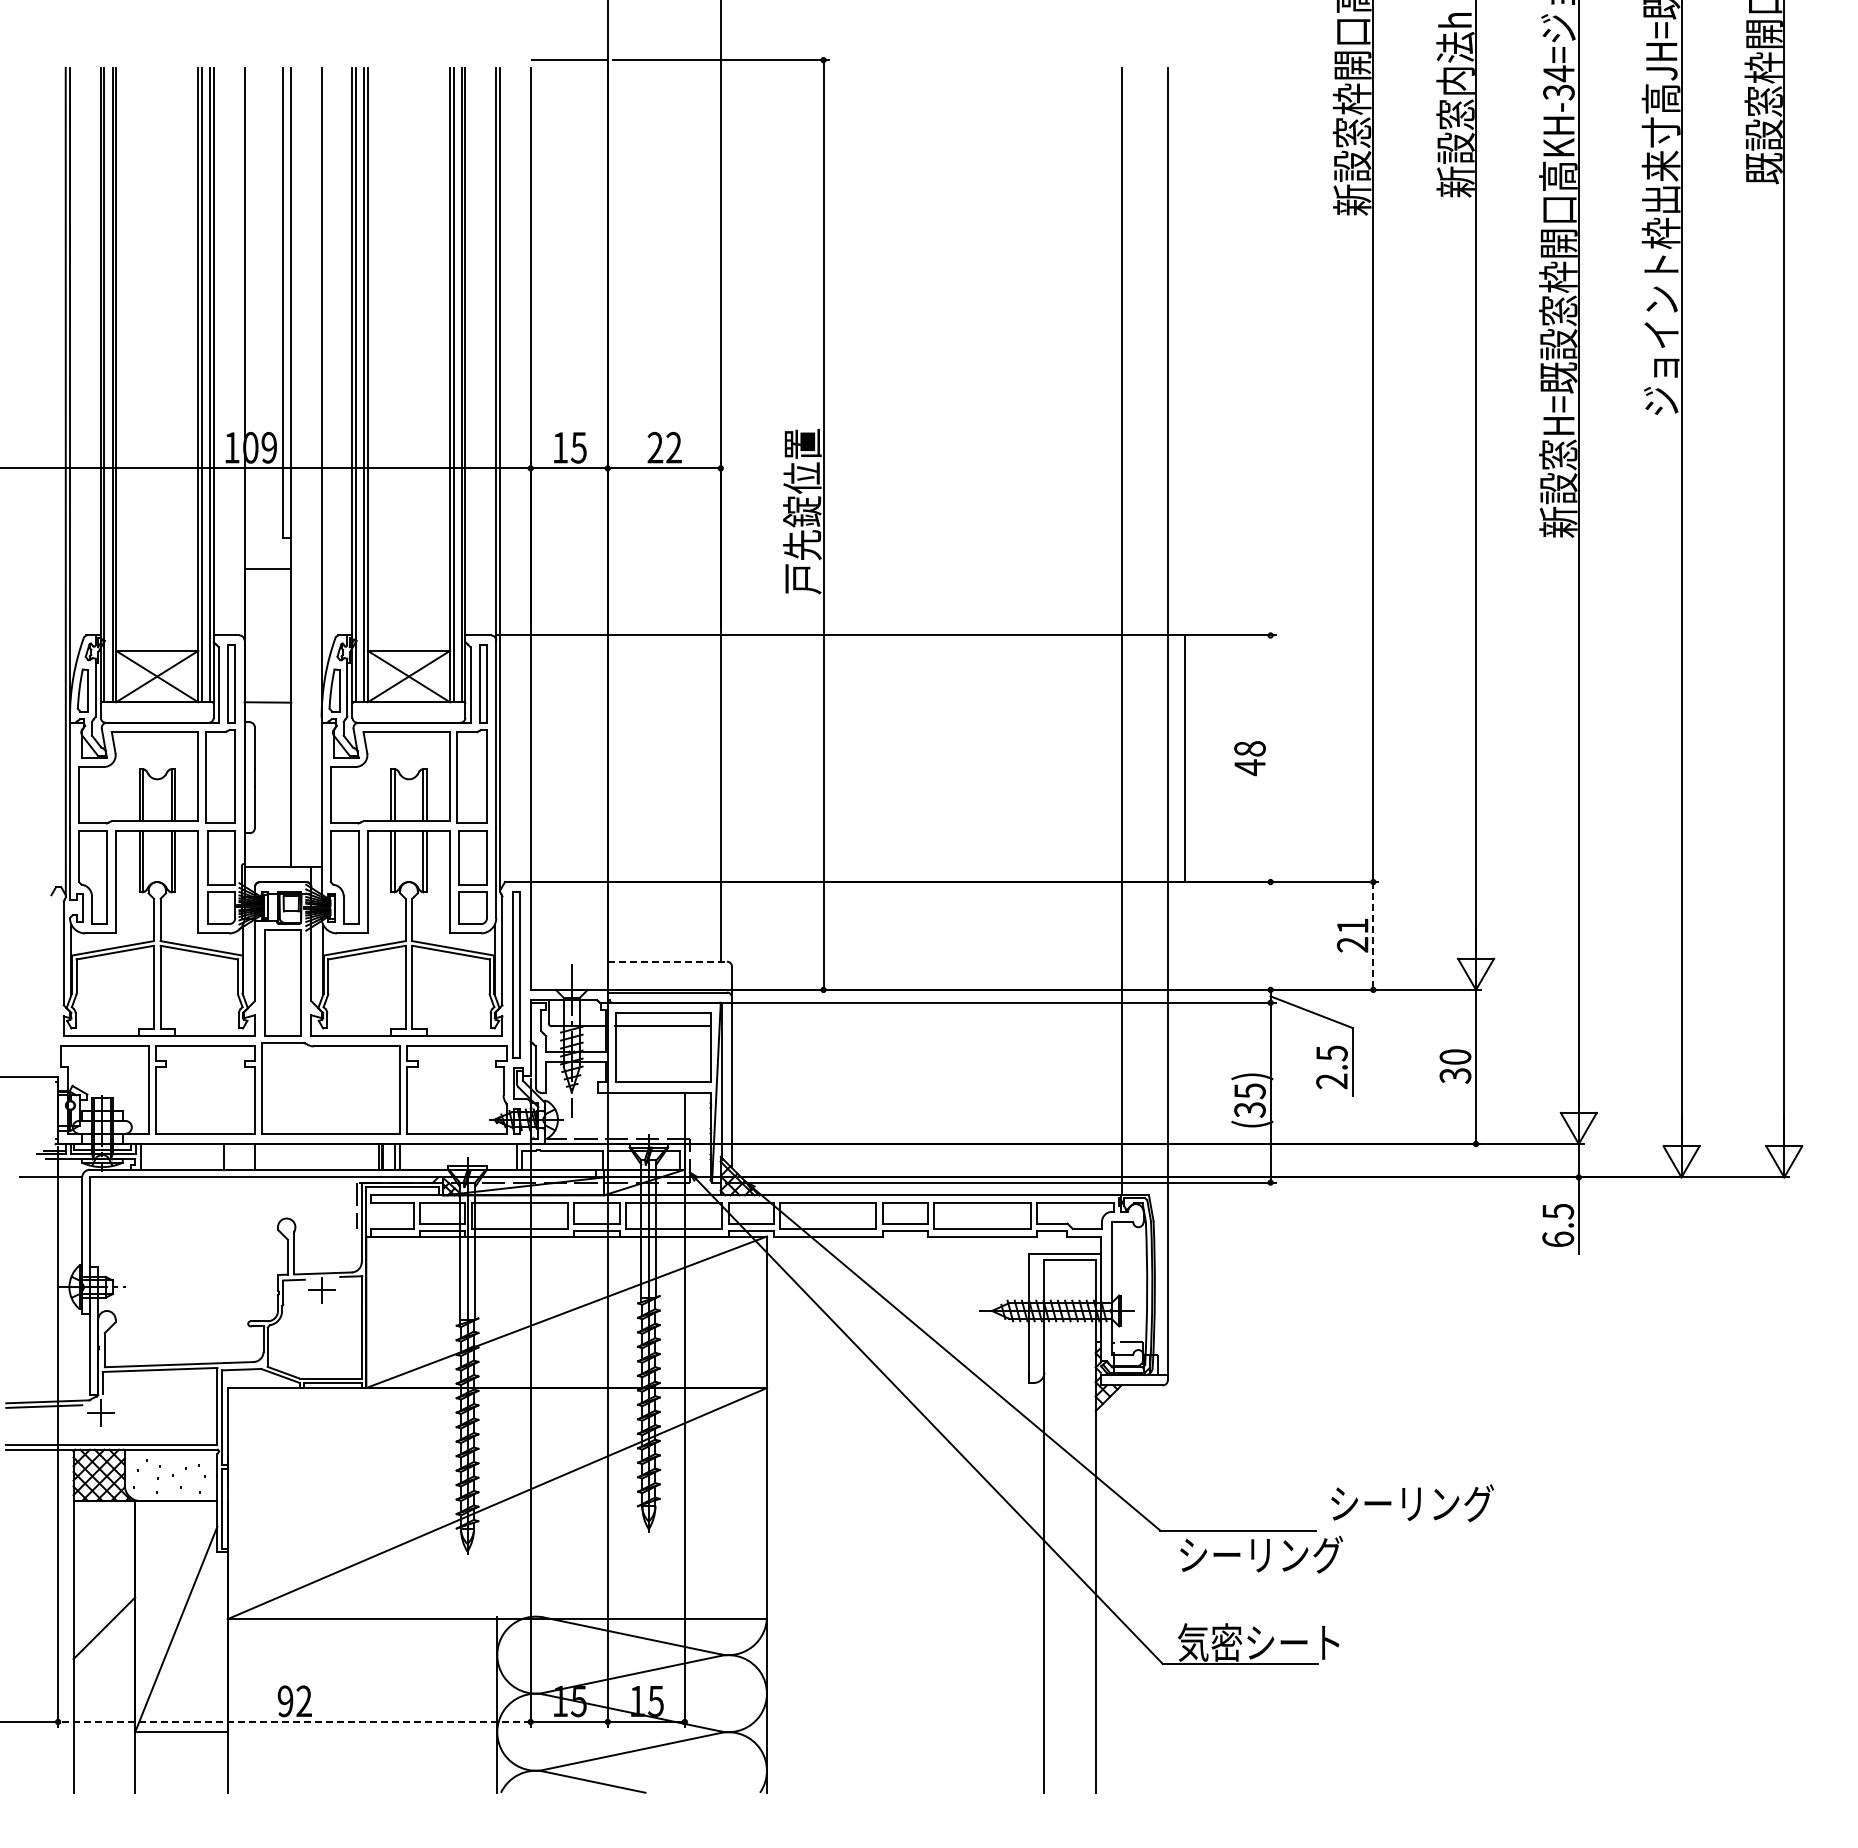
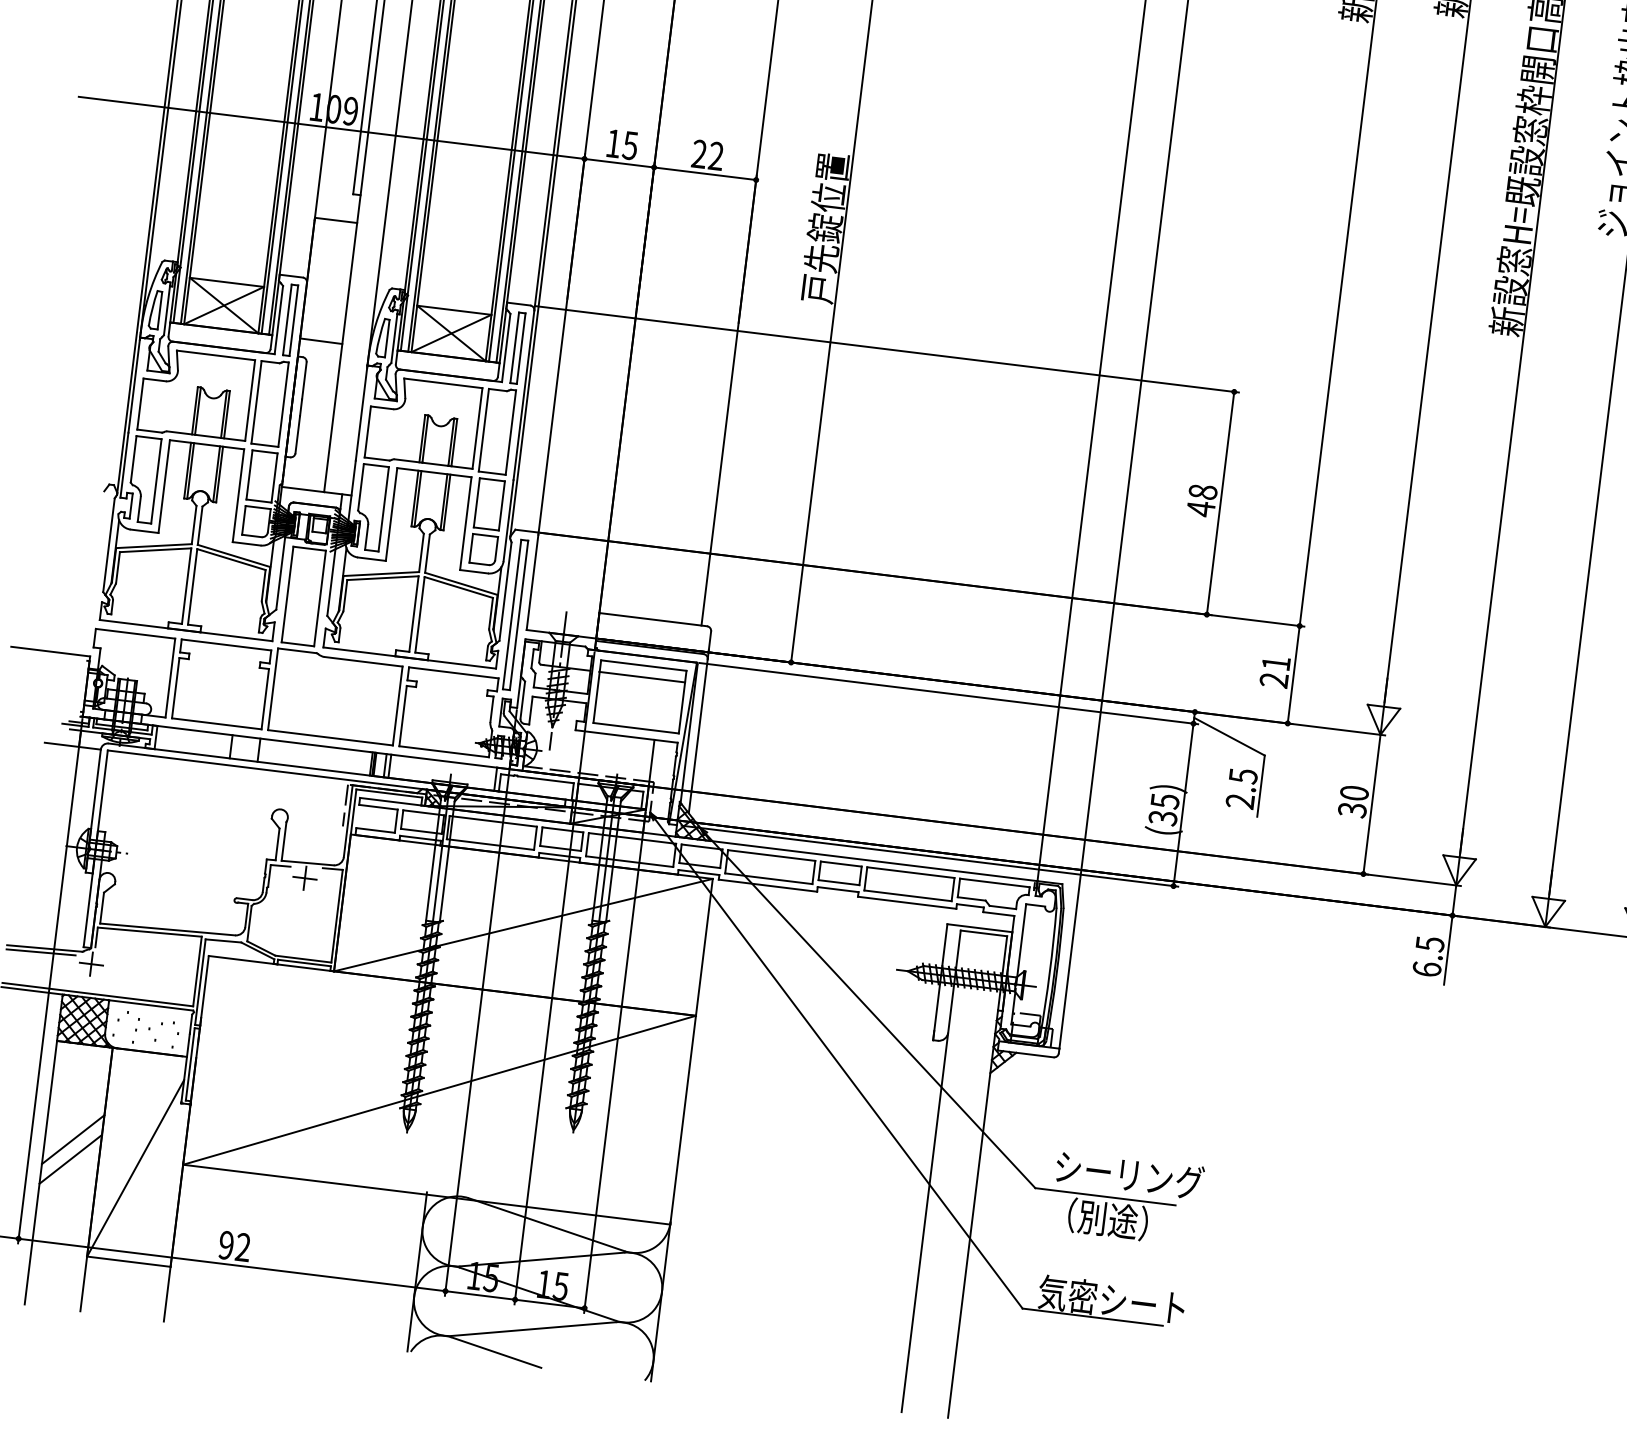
line: (1184, 758) -> (1220, 503), moved
line: (1373, 935) -> (1293, 674), dashed -> solid
line: (667, 961) -> (653, 619), dashed -> solid
text: (1412, 1503) -> (1129, 1174), moved
text: (1261, 1554) -> (1124, 1220), シーリング -> （別途）
line: (104, 1606) -> (73, 1139), added
line: (293, 1721) -> (231, 1264), dashed -> solid

